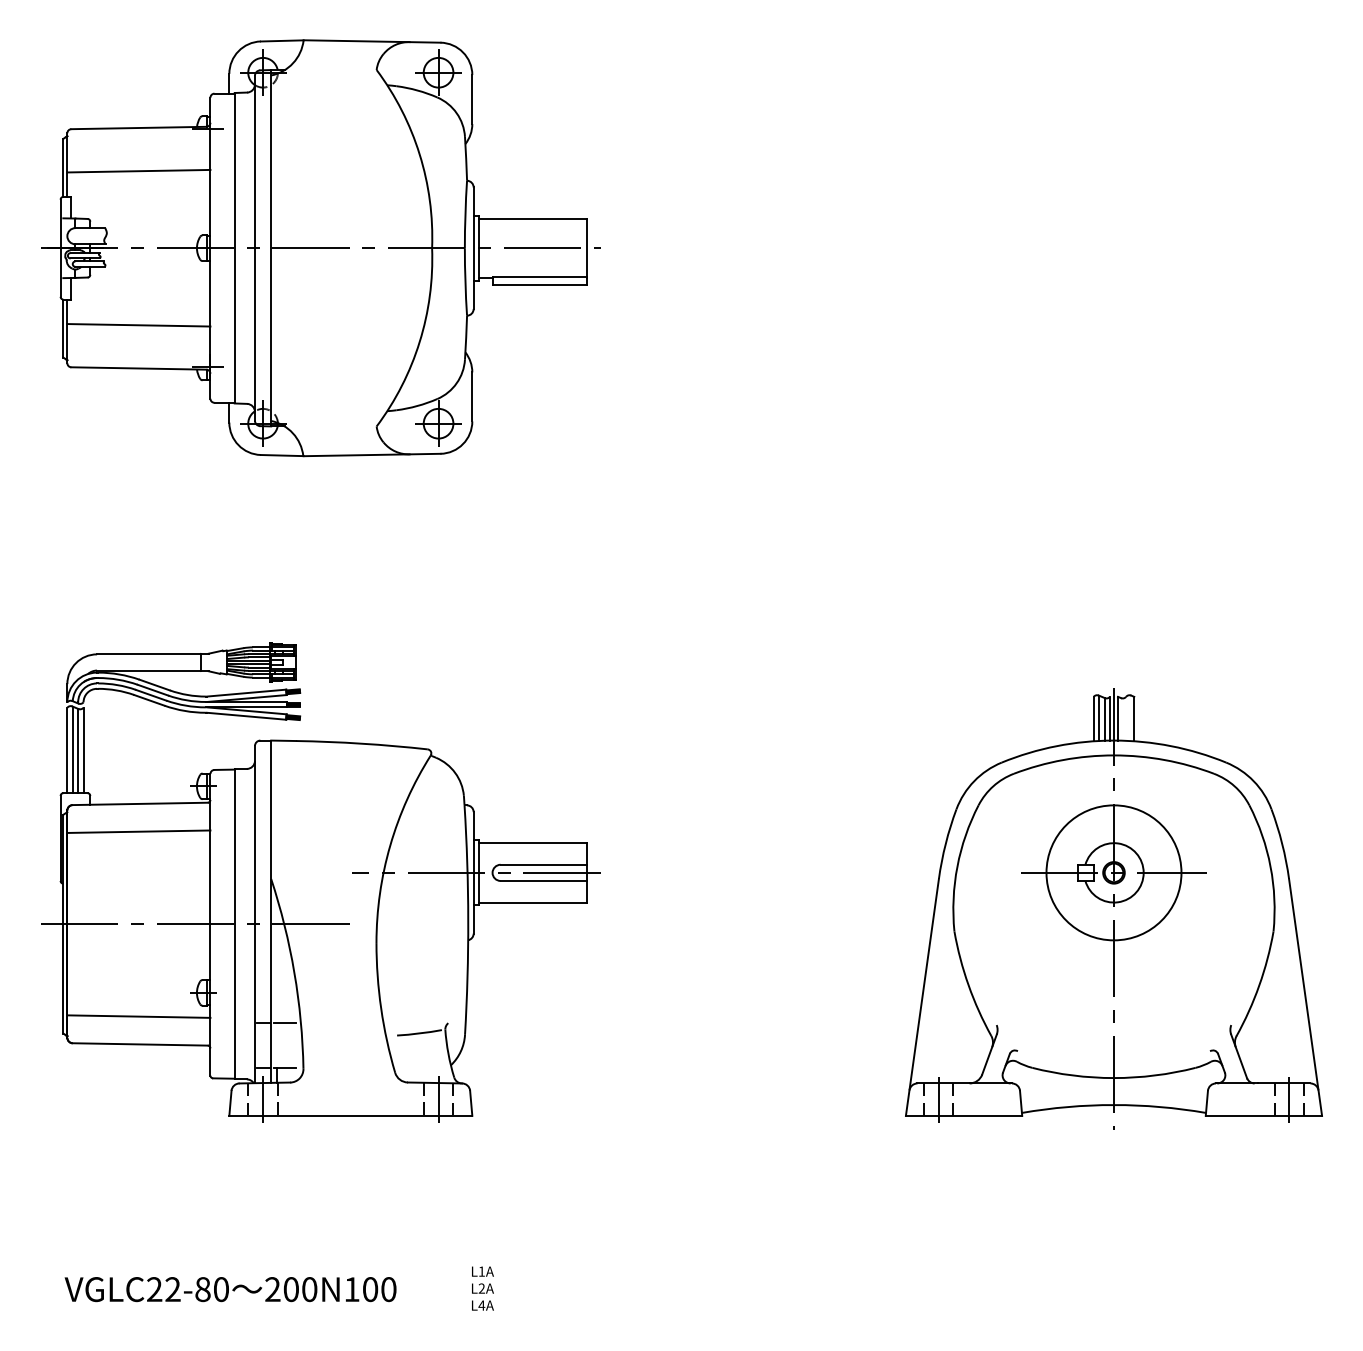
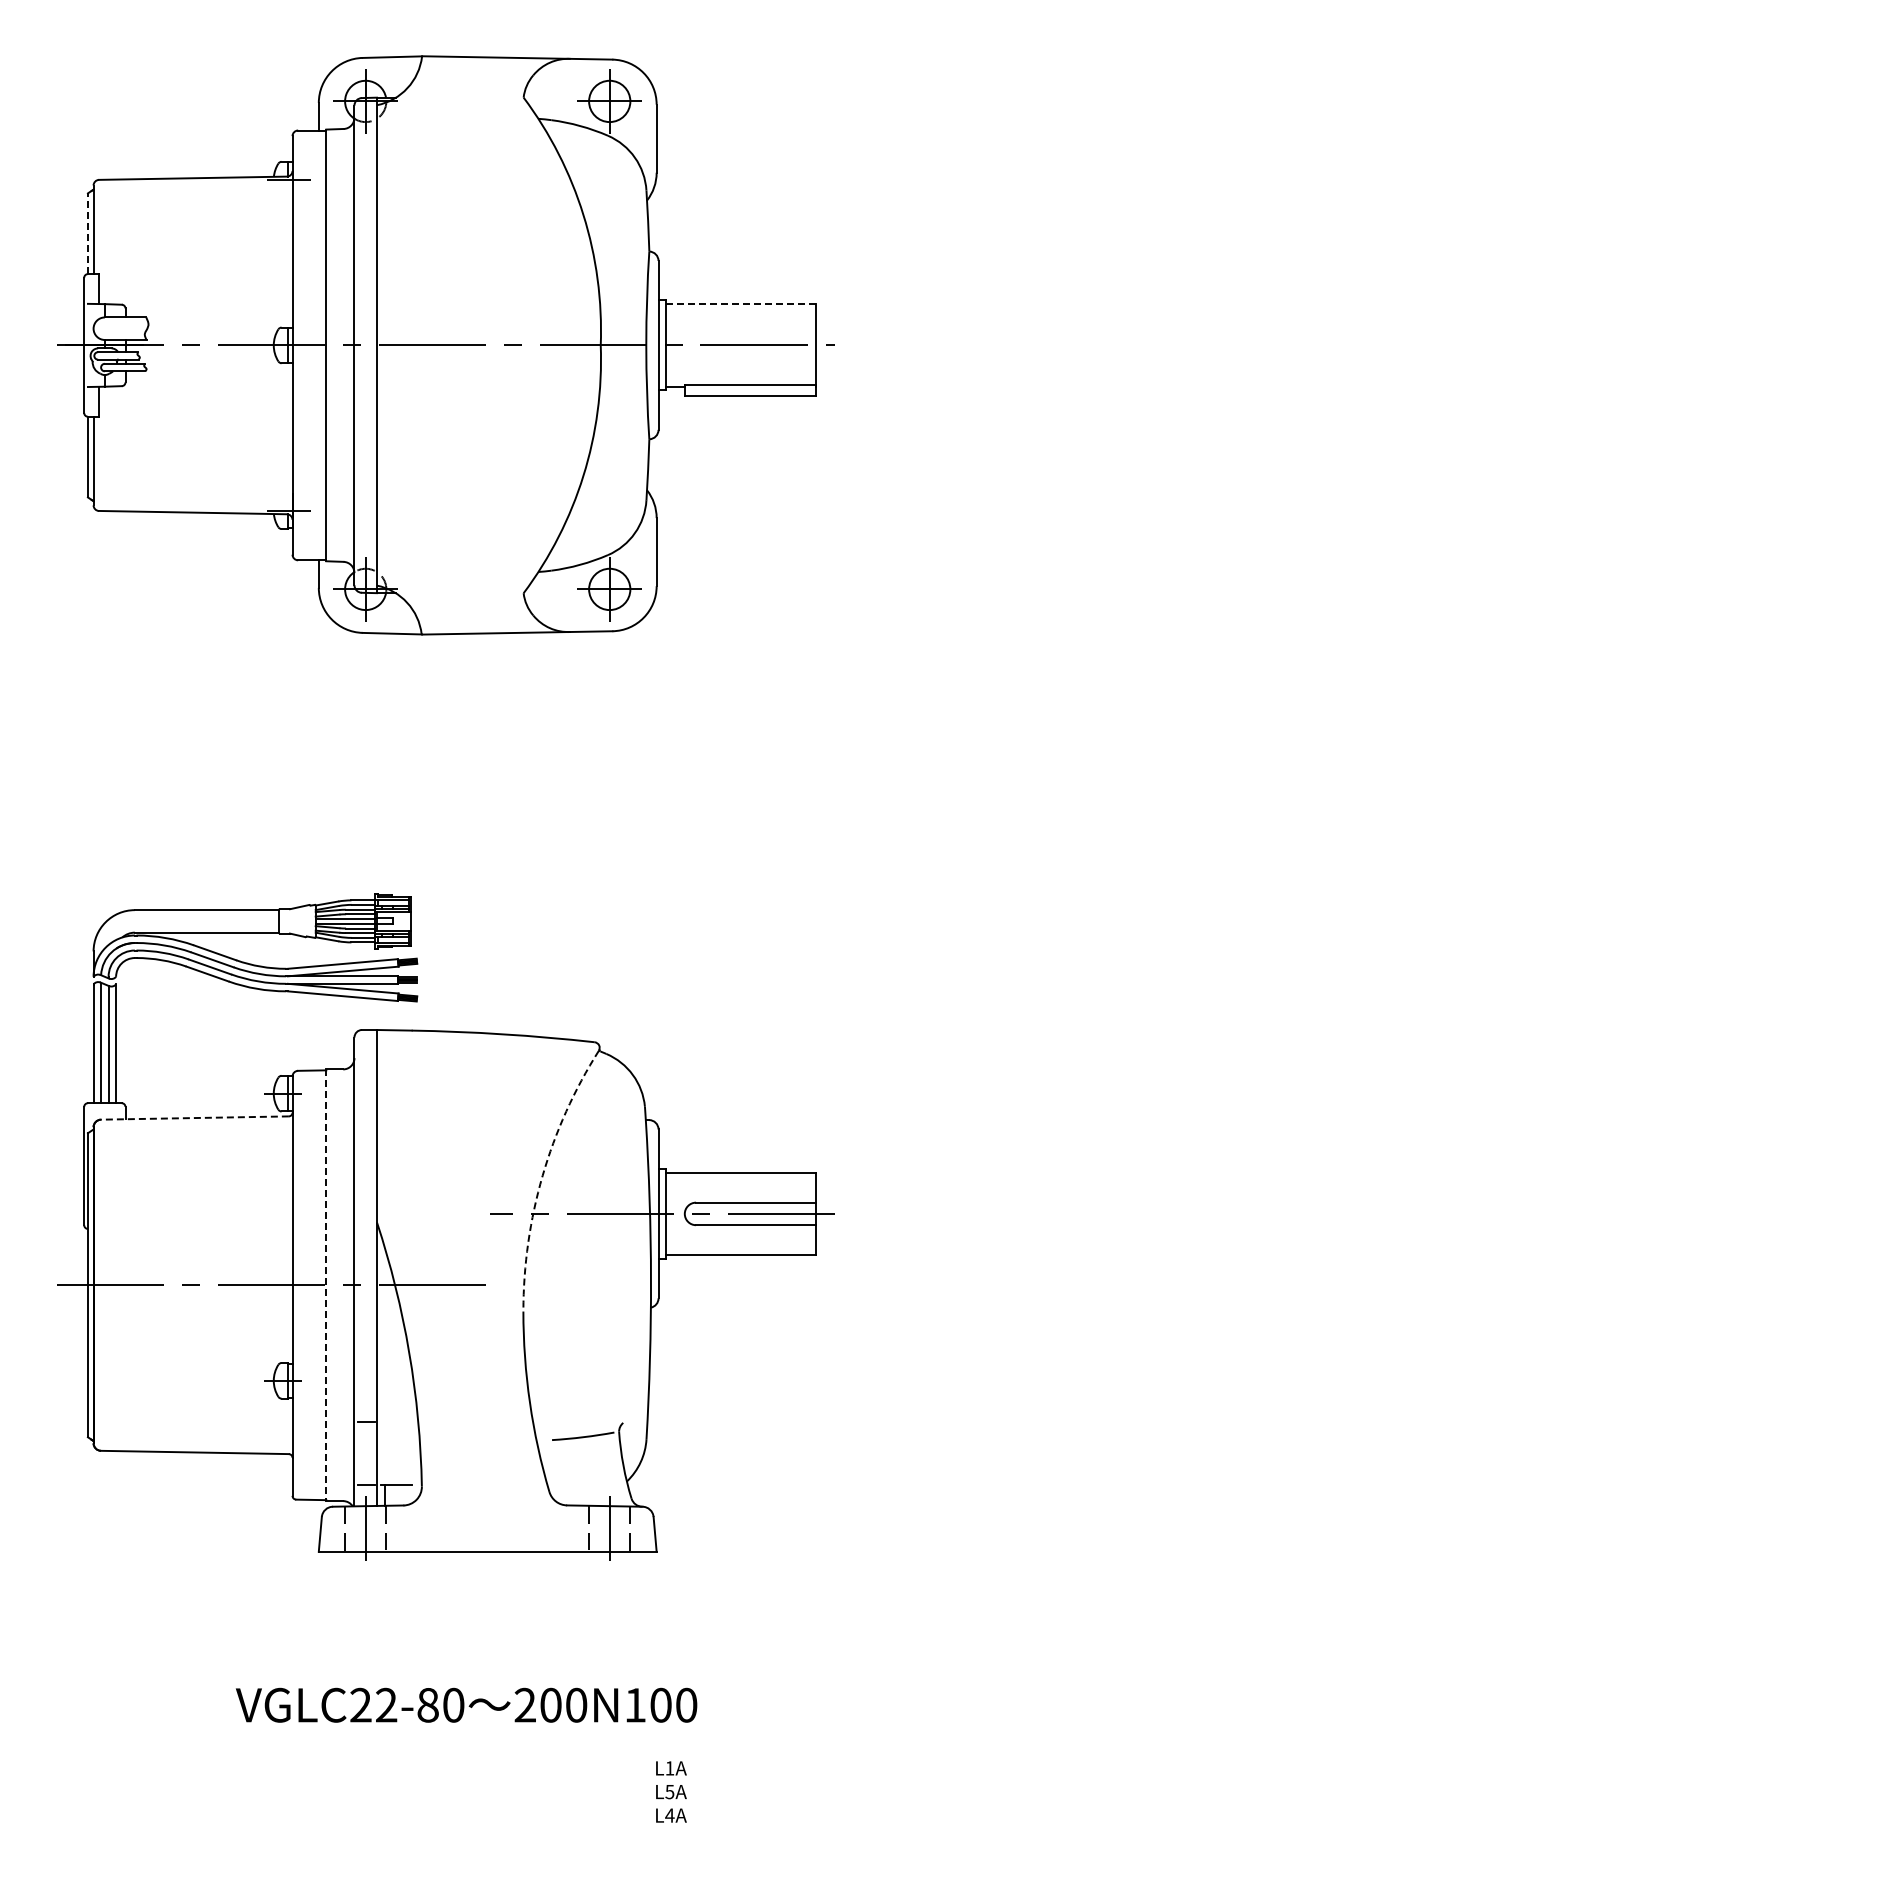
line: (62, 167) -> (87, 233), solid -> dashed
line: (138, 171) -> (192, 238), removed
line: (533, 218) -> (741, 304), solid -> dashed
line: (138, 325) -> (192, 452), removed
line: (139, 804) -> (194, 1118), solid -> dashed
line: (138, 831) -> (192, 1156), removed
arc: (390, 845) -> (542, 1175), solid -> dashed
part: (1113, 909) -> (1548, 1264), removed
line: (234, 924) -> (326, 1285), solid -> dashed
line: (138, 1016) -> (192, 1413), removed
line: (285, 1022) -> (396, 1422), removed
text: (230, 1288) -> (466, 1704), moved
text: (481, 1288) -> (669, 1791), L2A -> L5A

